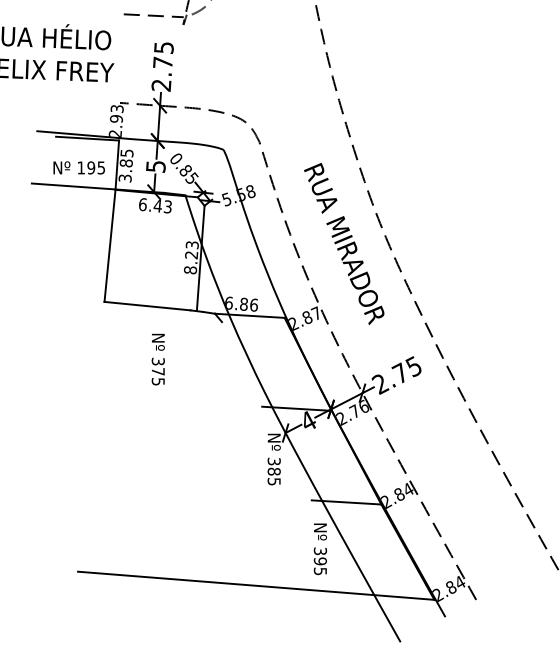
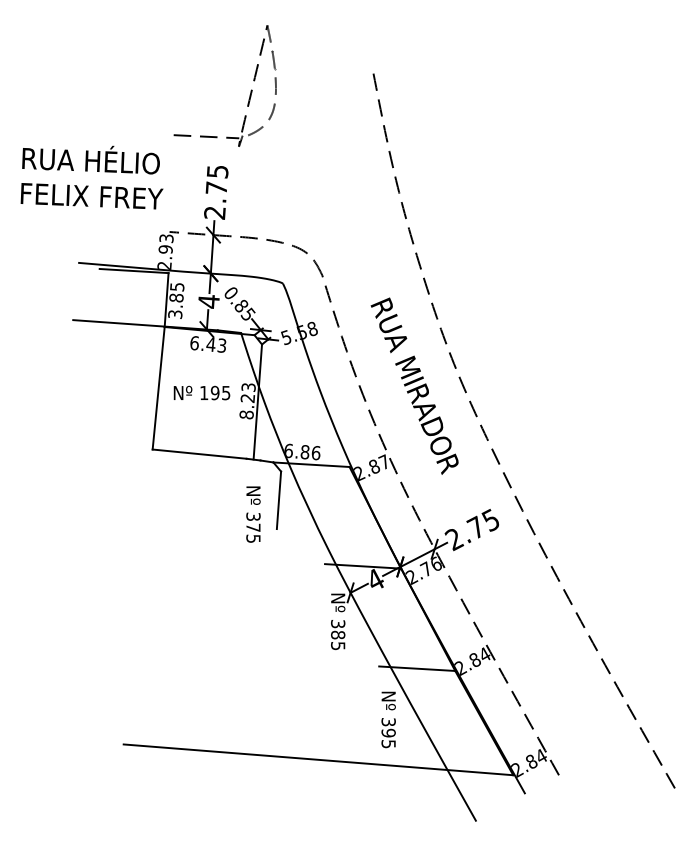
text: (155, 166) -> (208, 301), 5 -> 4
text: (78, 167) -> (201, 392), moved
line: (219, 348) -> (278, 500), added
text: (158, 359) -> (253, 514), moved

